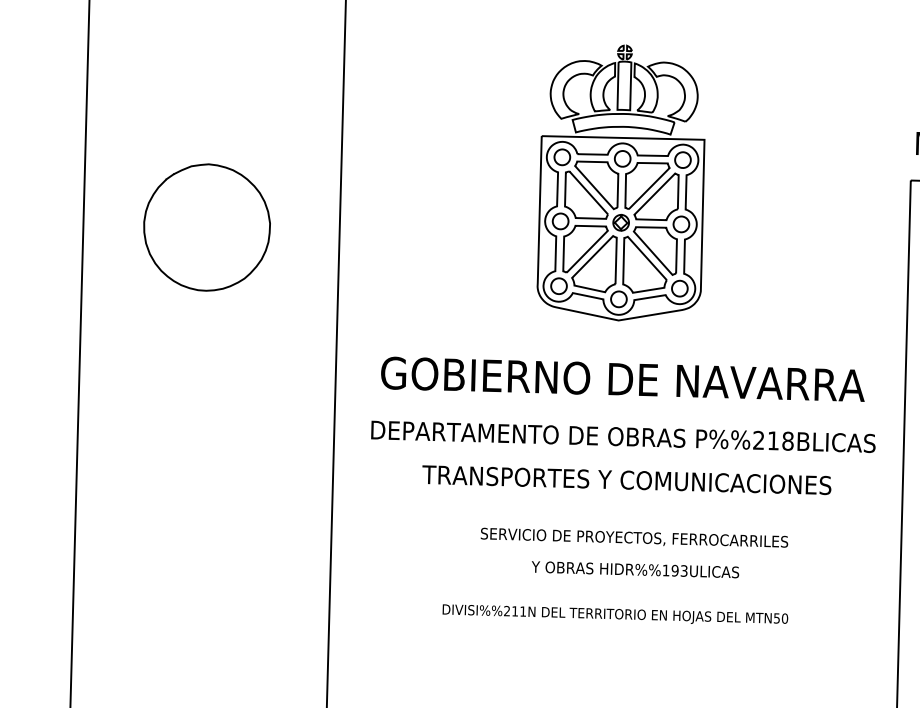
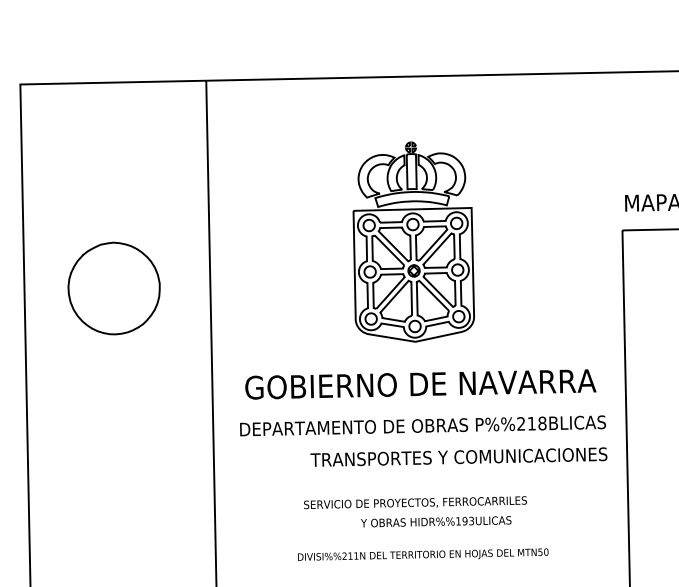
text: (626, 479) -> (458, 456), moved
text: (634, 537) -> (415, 502), moved

